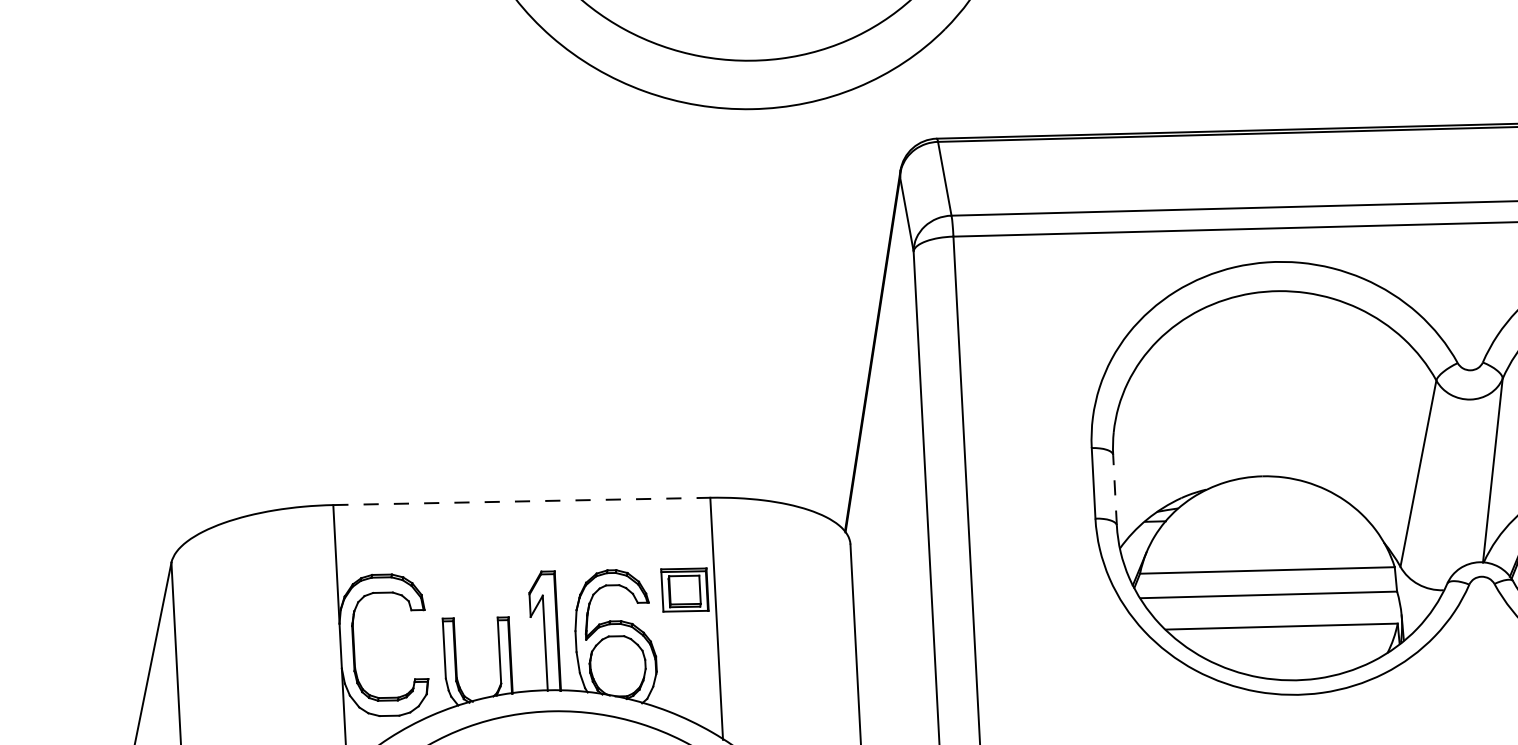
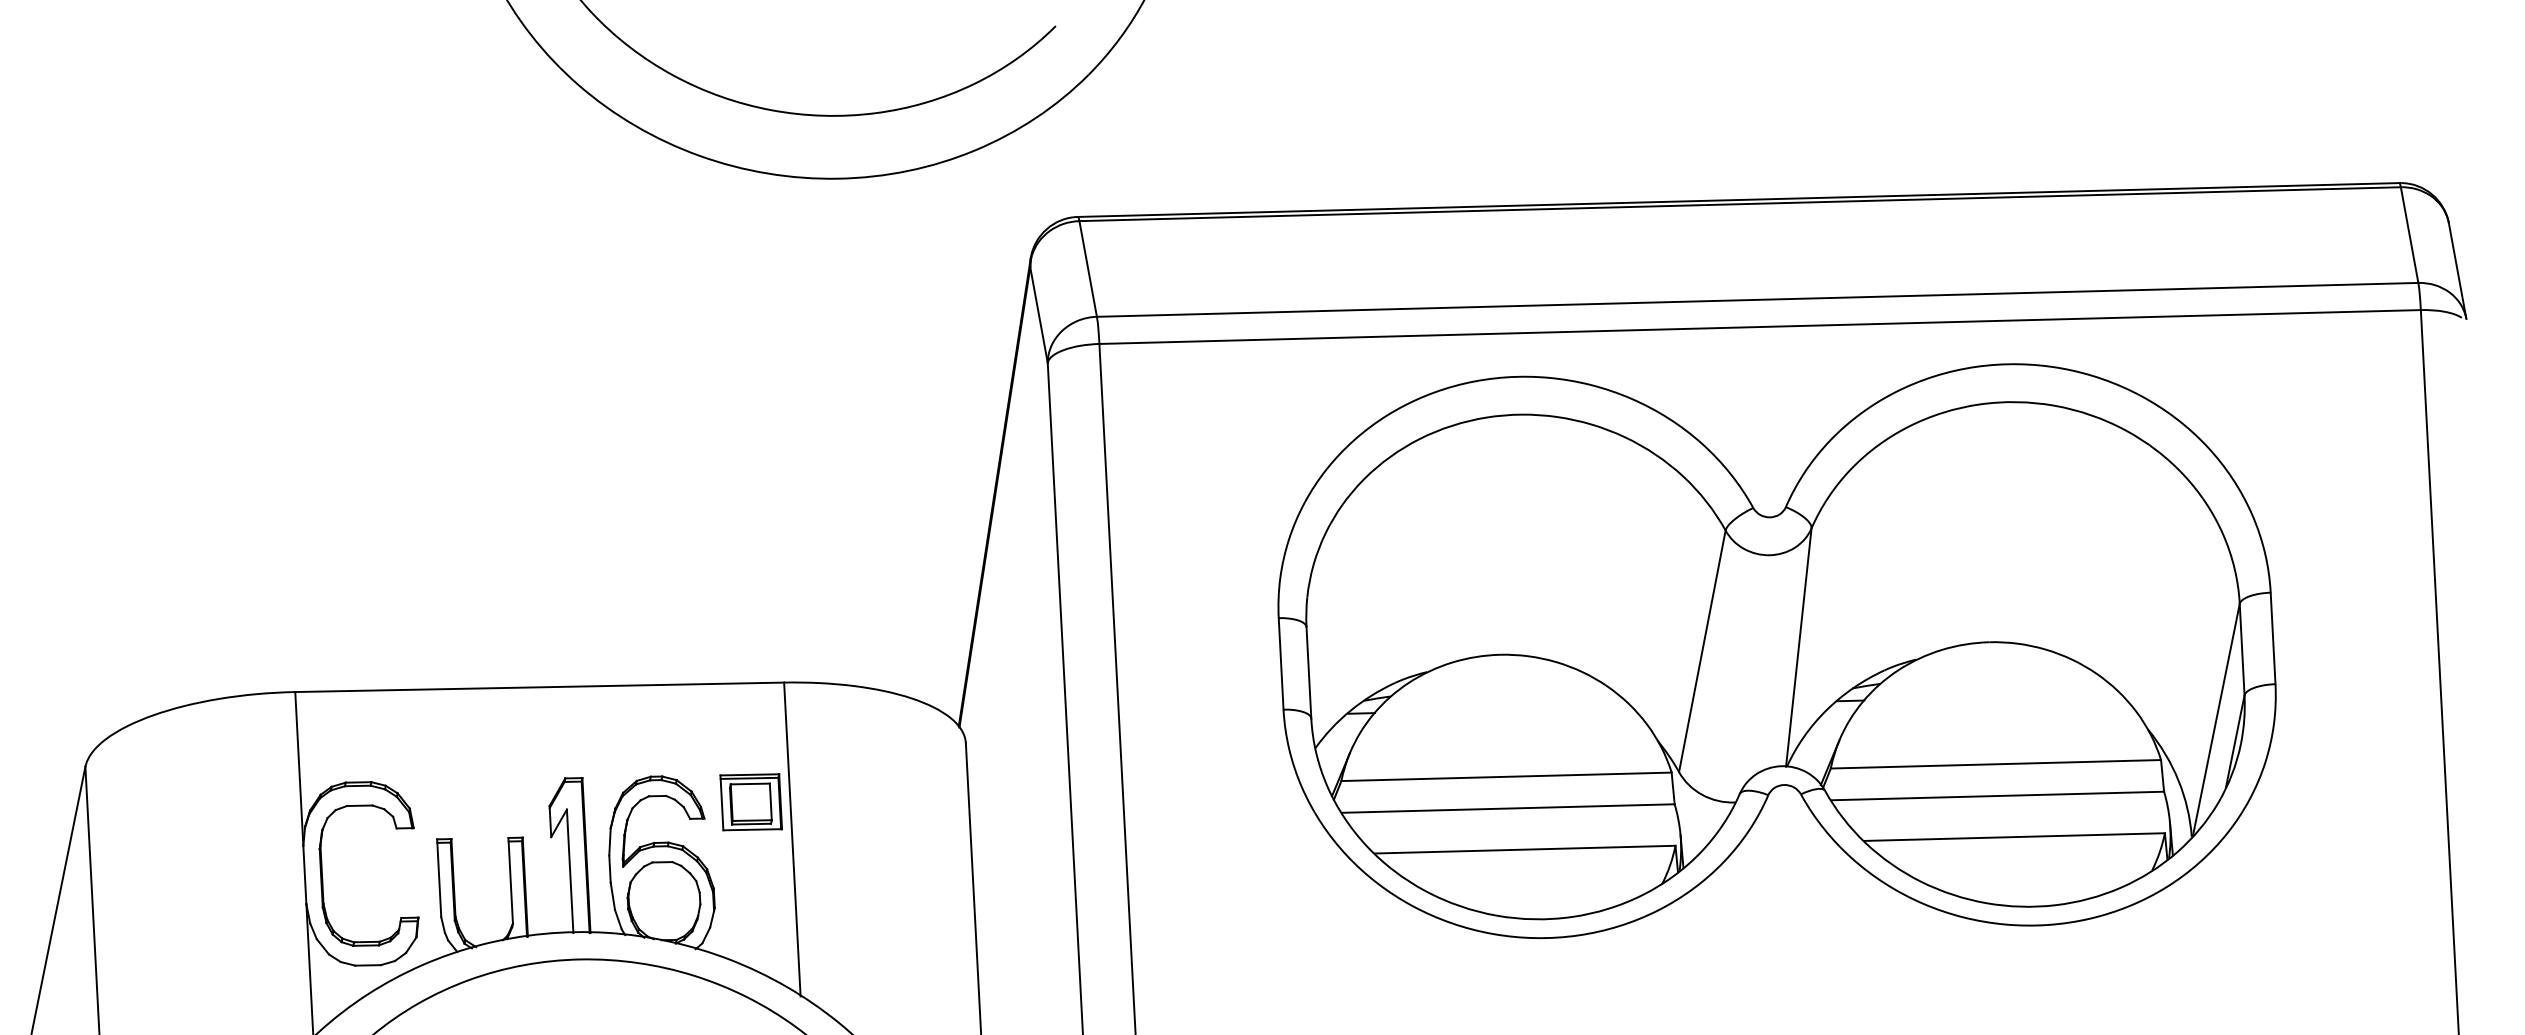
line: (1114, 489) -> (1308, 672), dashed -> solid
line: (522, 501) -> (540, 687), dashed -> solid

